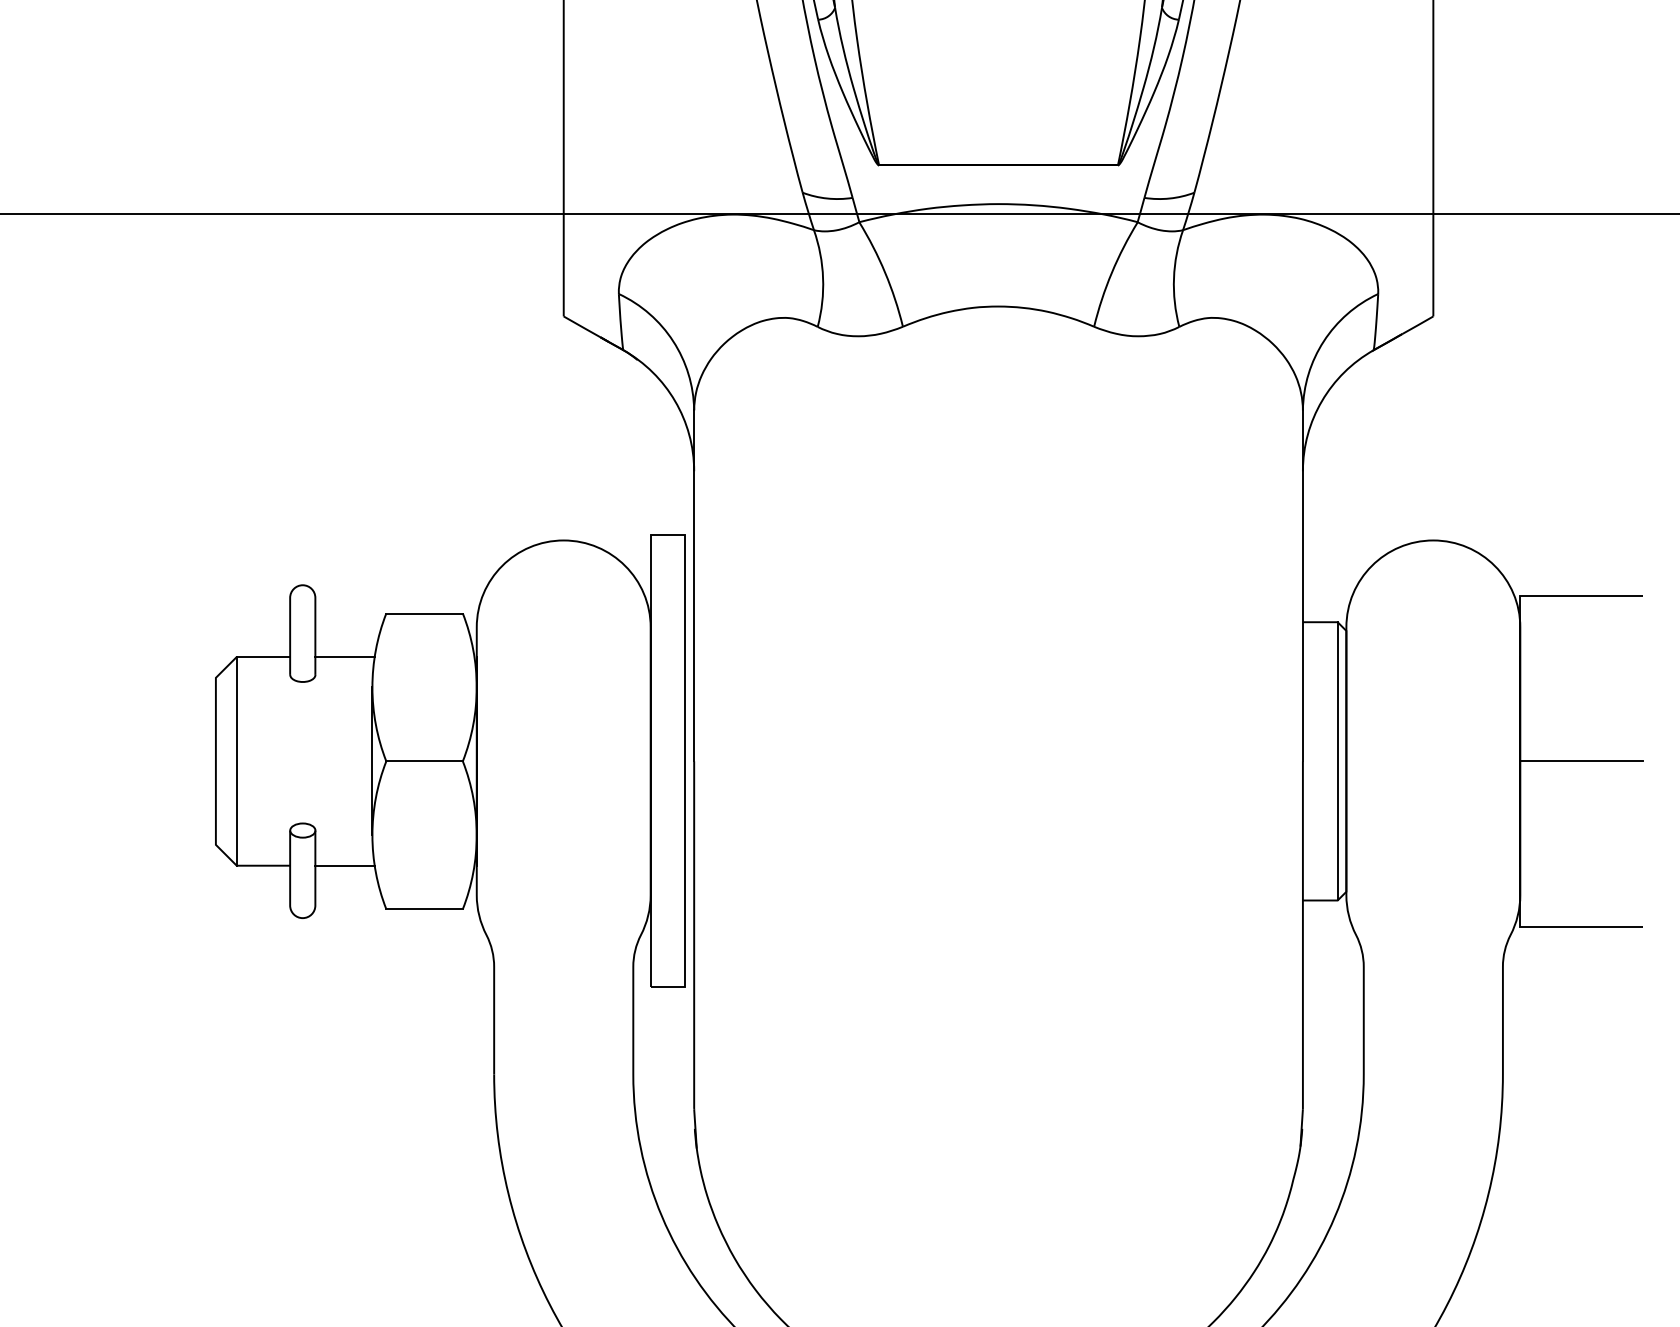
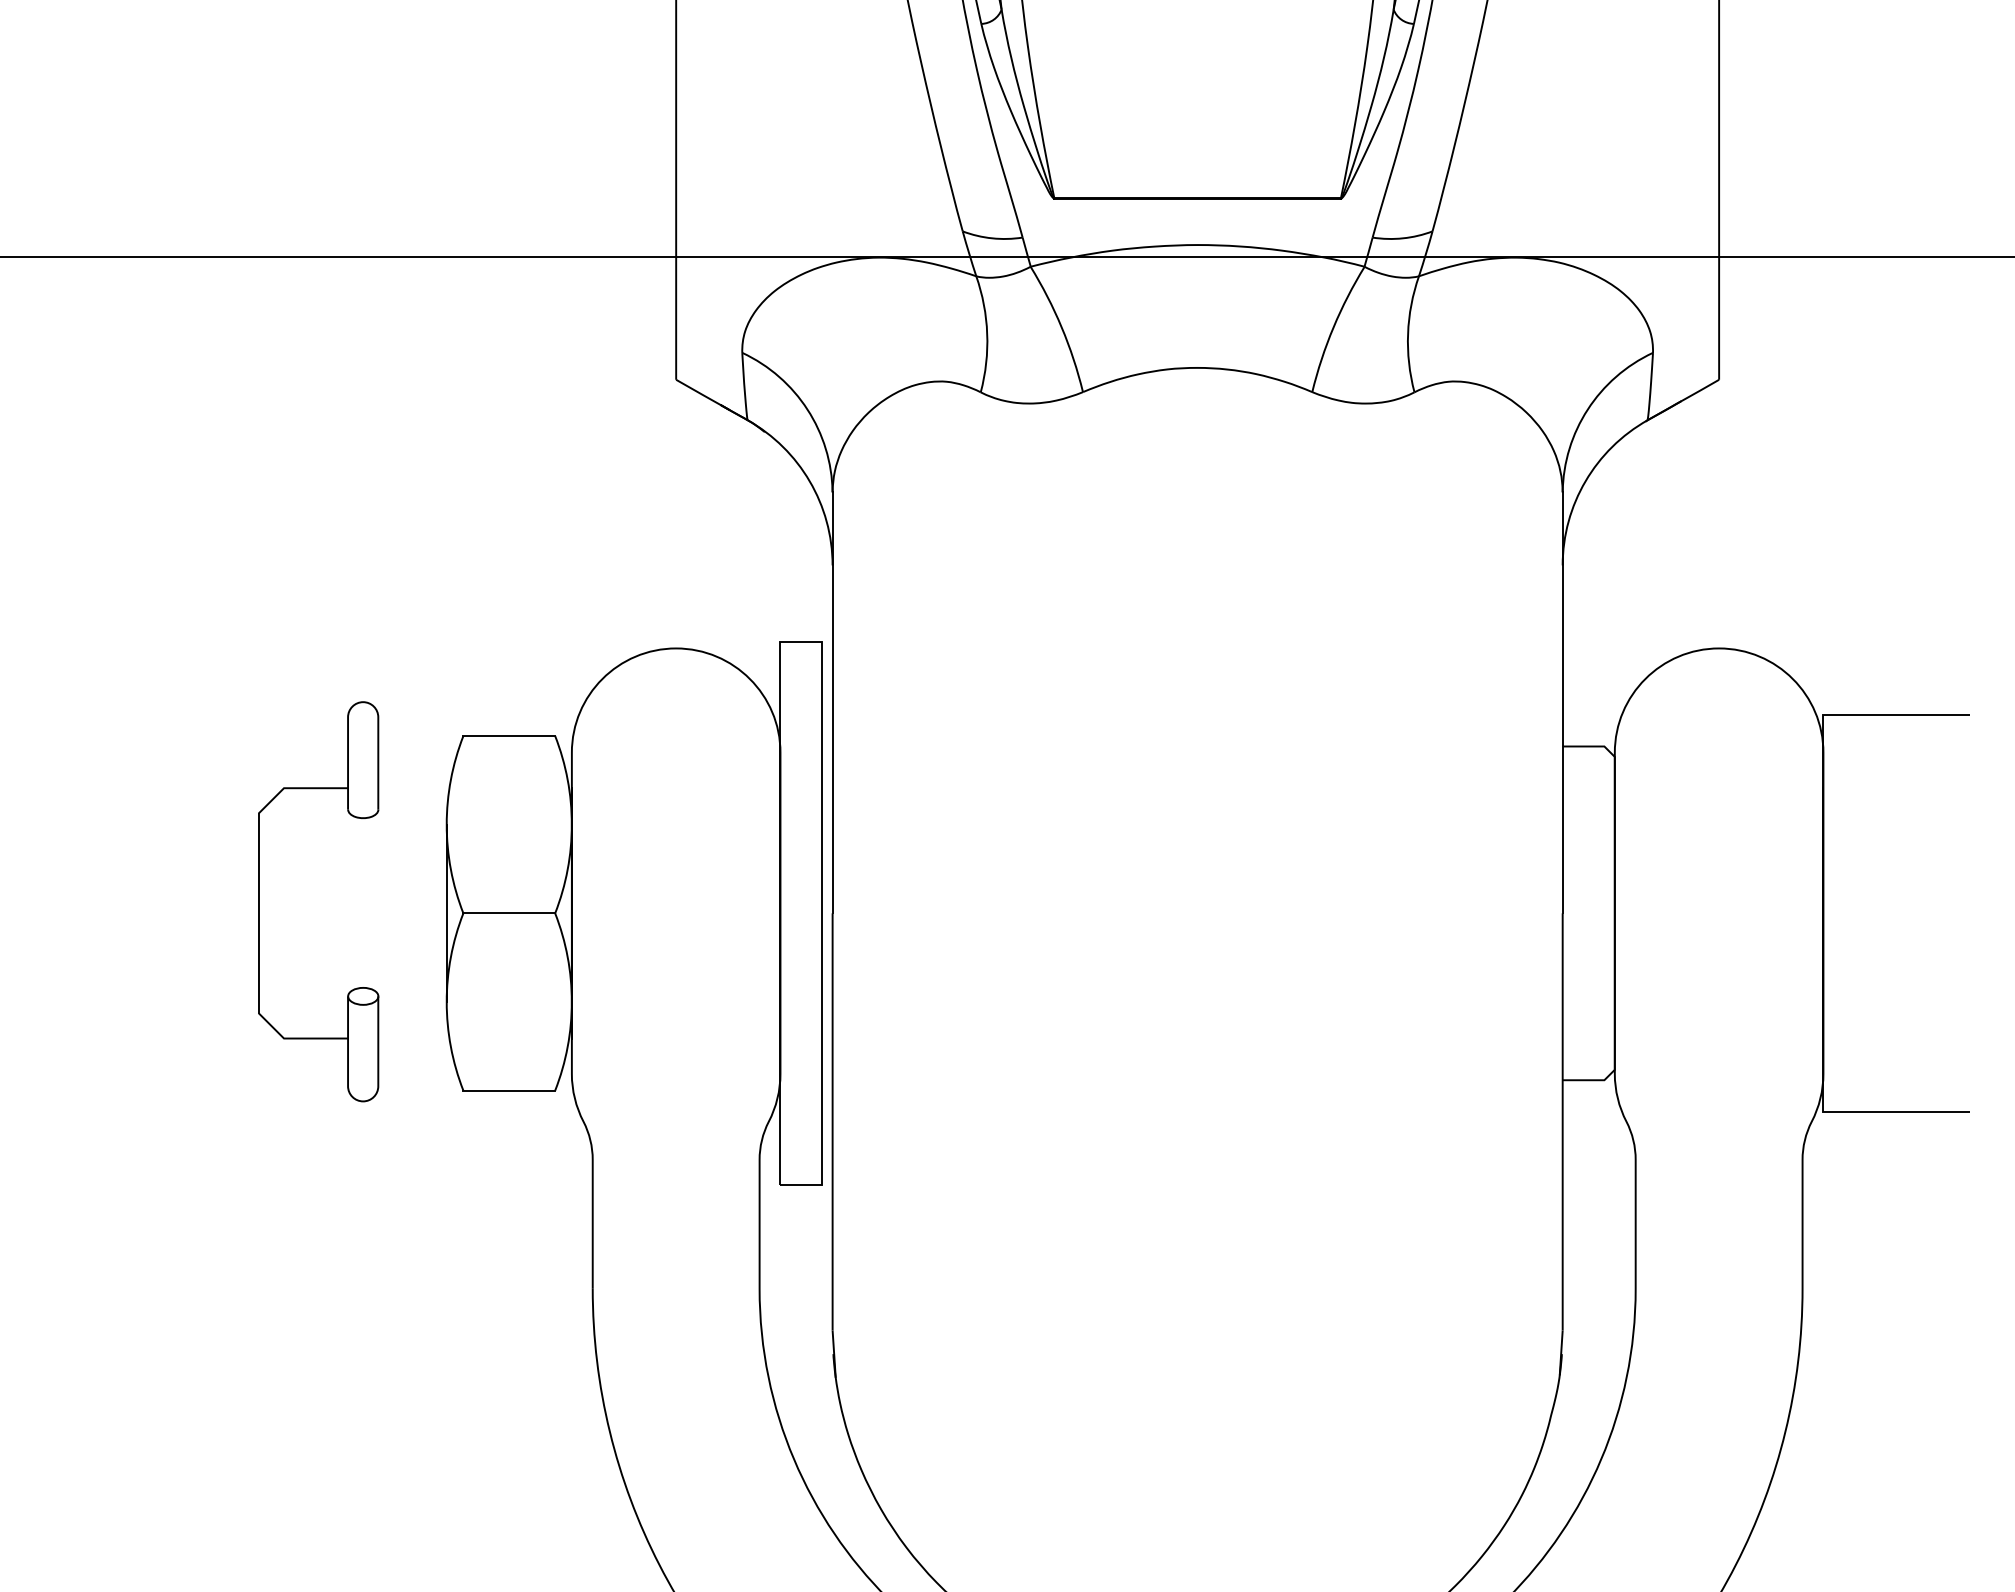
line: (344, 657) -> (413, 788), removed
line: (237, 761) -> (284, 913), removed
line: (1337, 761) -> (1604, 913), removed
line: (1581, 761) -> (1896, 913), removed
line: (344, 865) -> (413, 1038), removed

